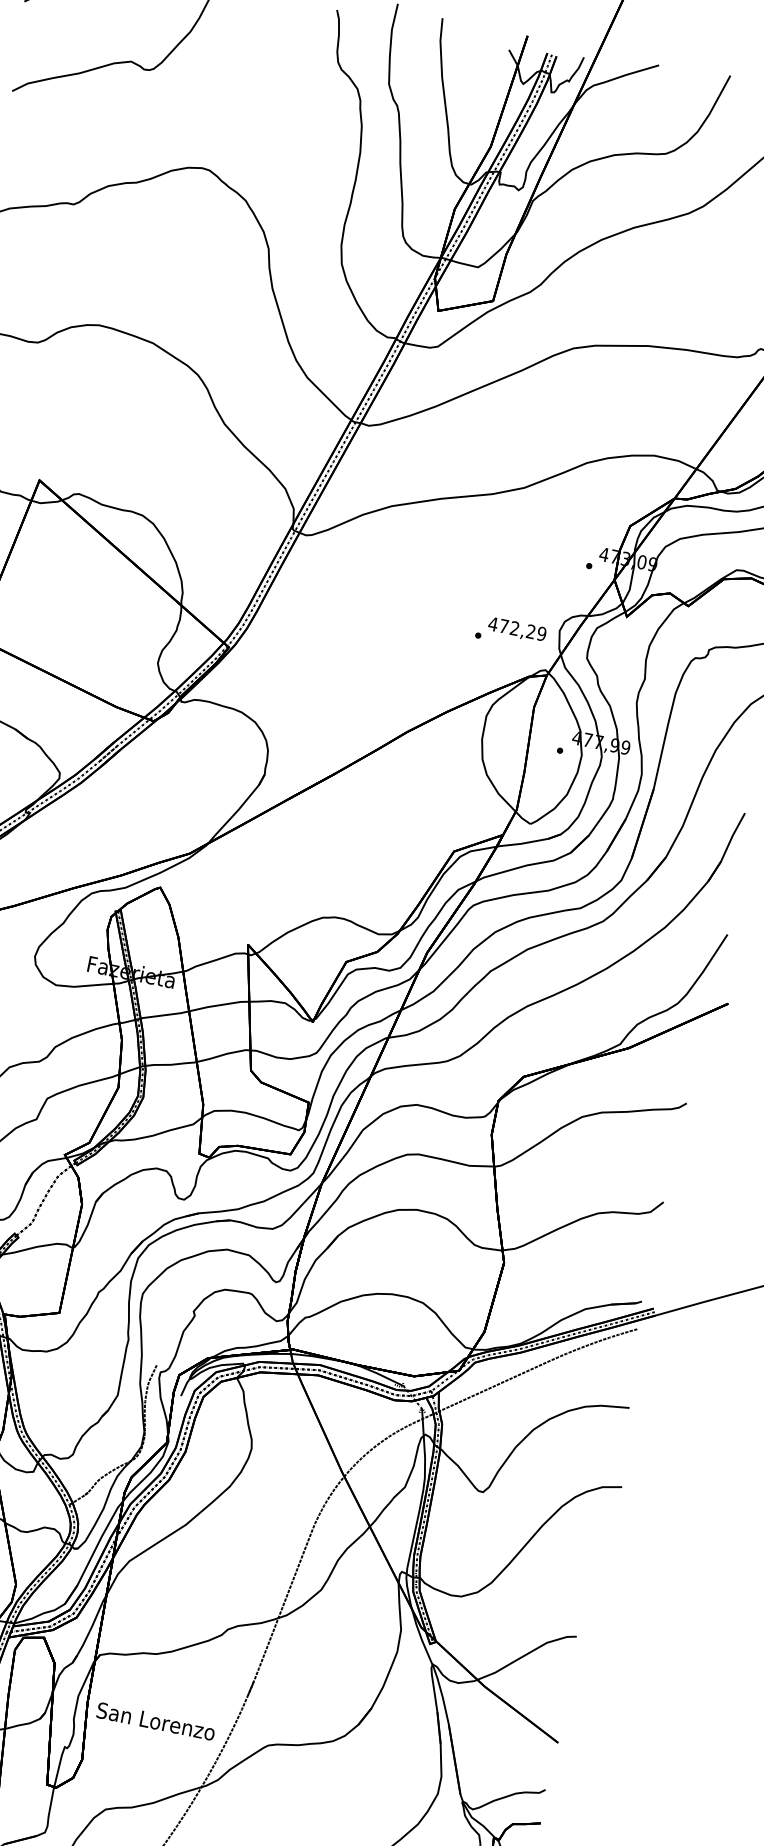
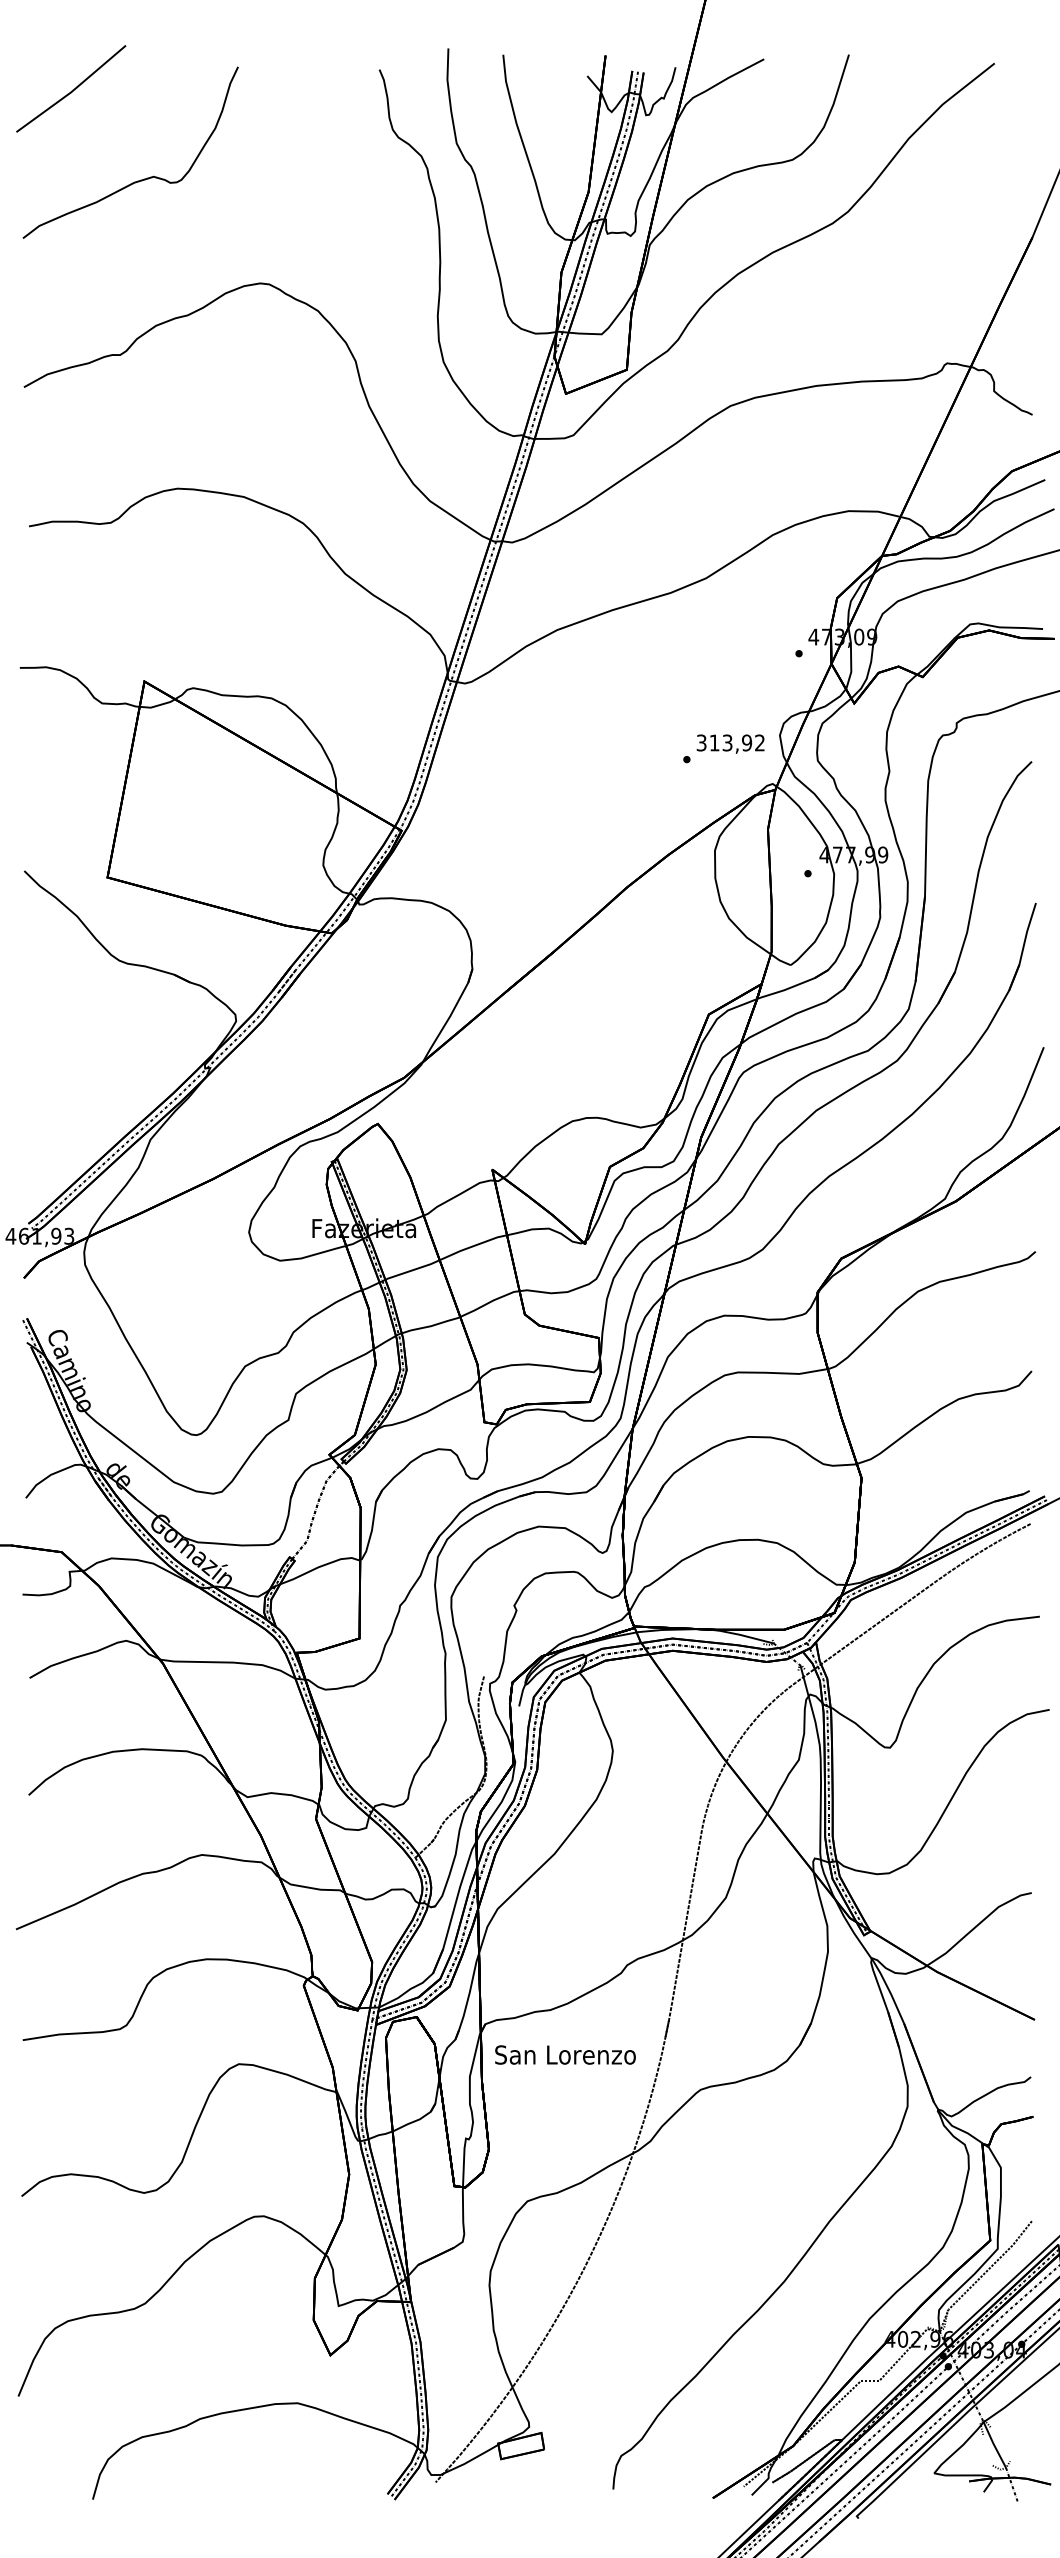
text: (517, 628) -> (730, 742), 472,29 -> 313,92
text: (156, 1721) -> (565, 2054), moved

